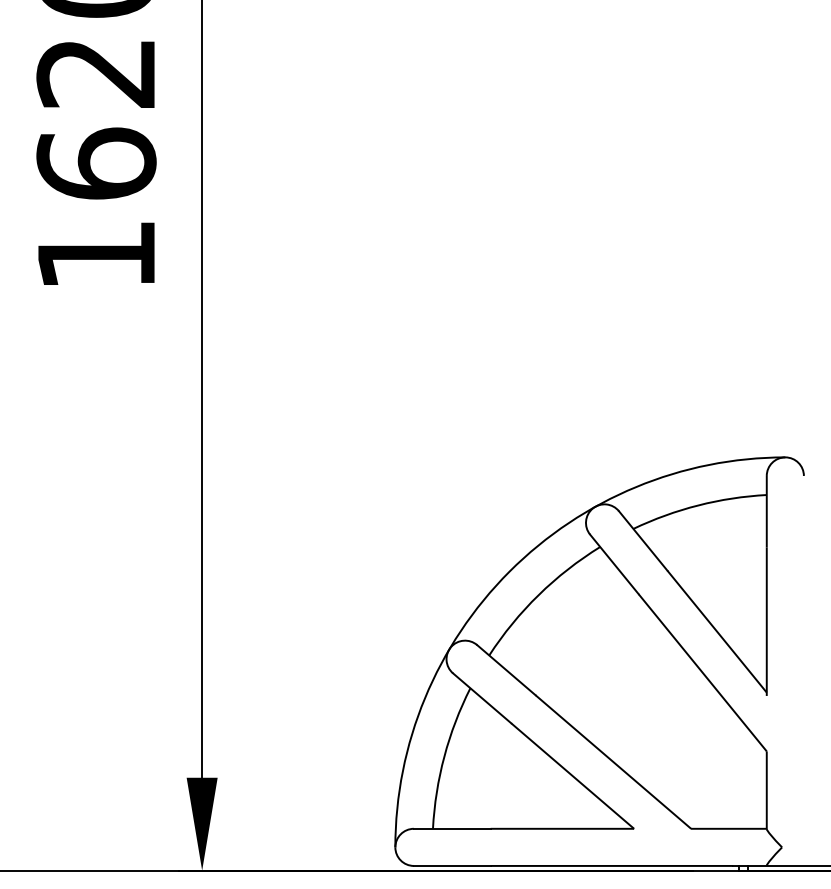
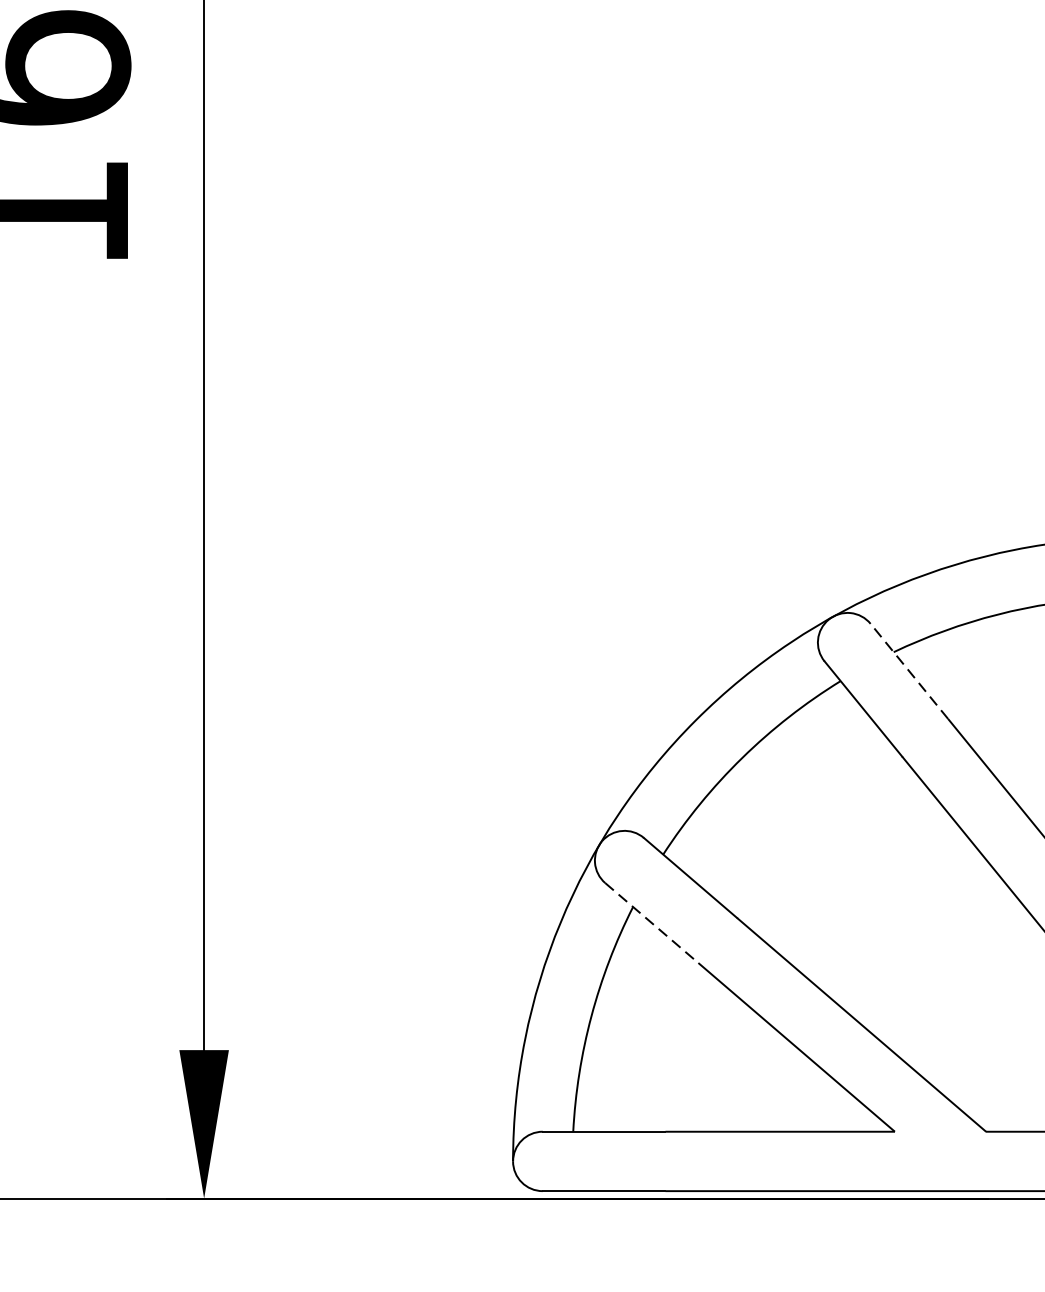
line: (642, 540) -> (908, 670), solid -> dashed
line: (482, 698) -> (652, 923), solid -> dashed

